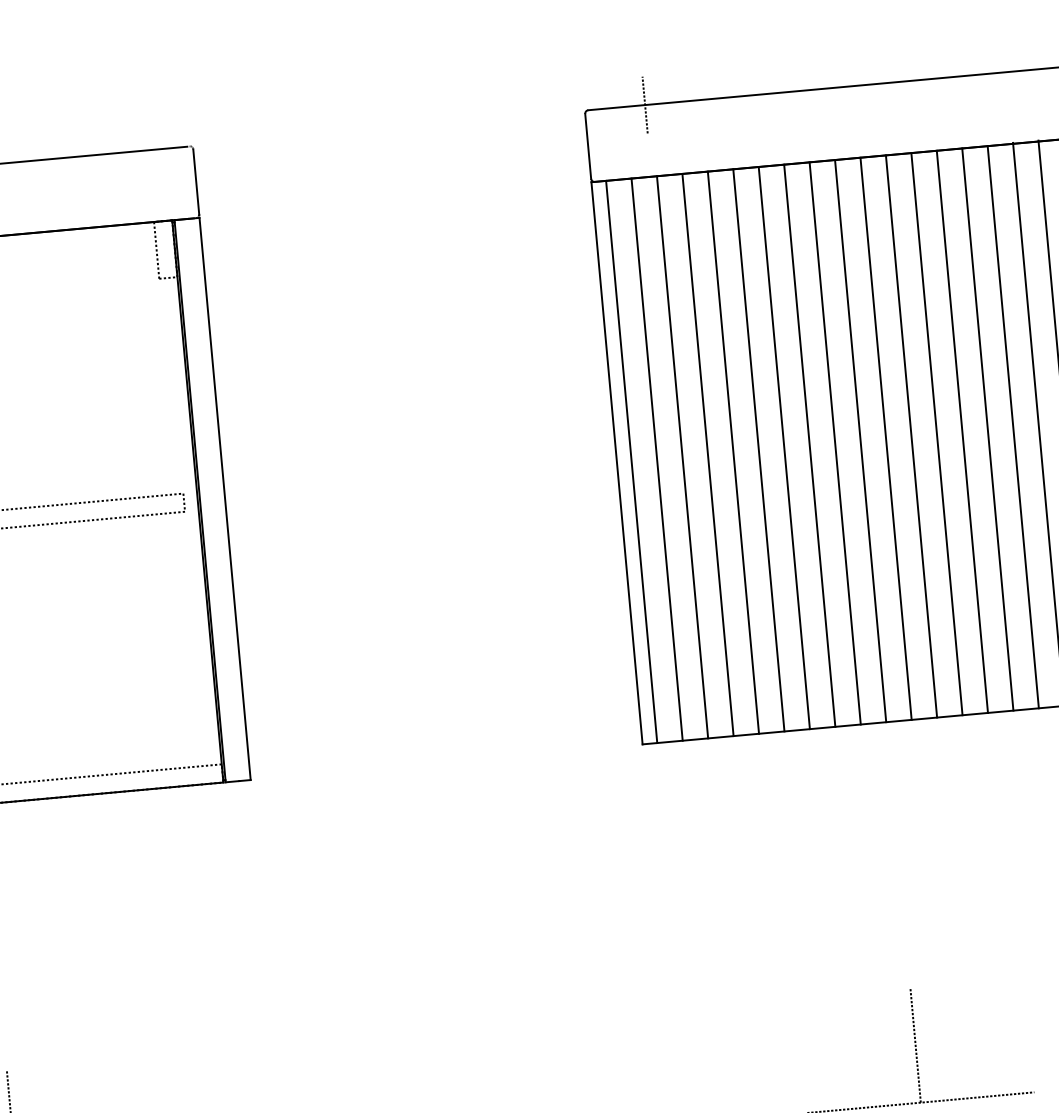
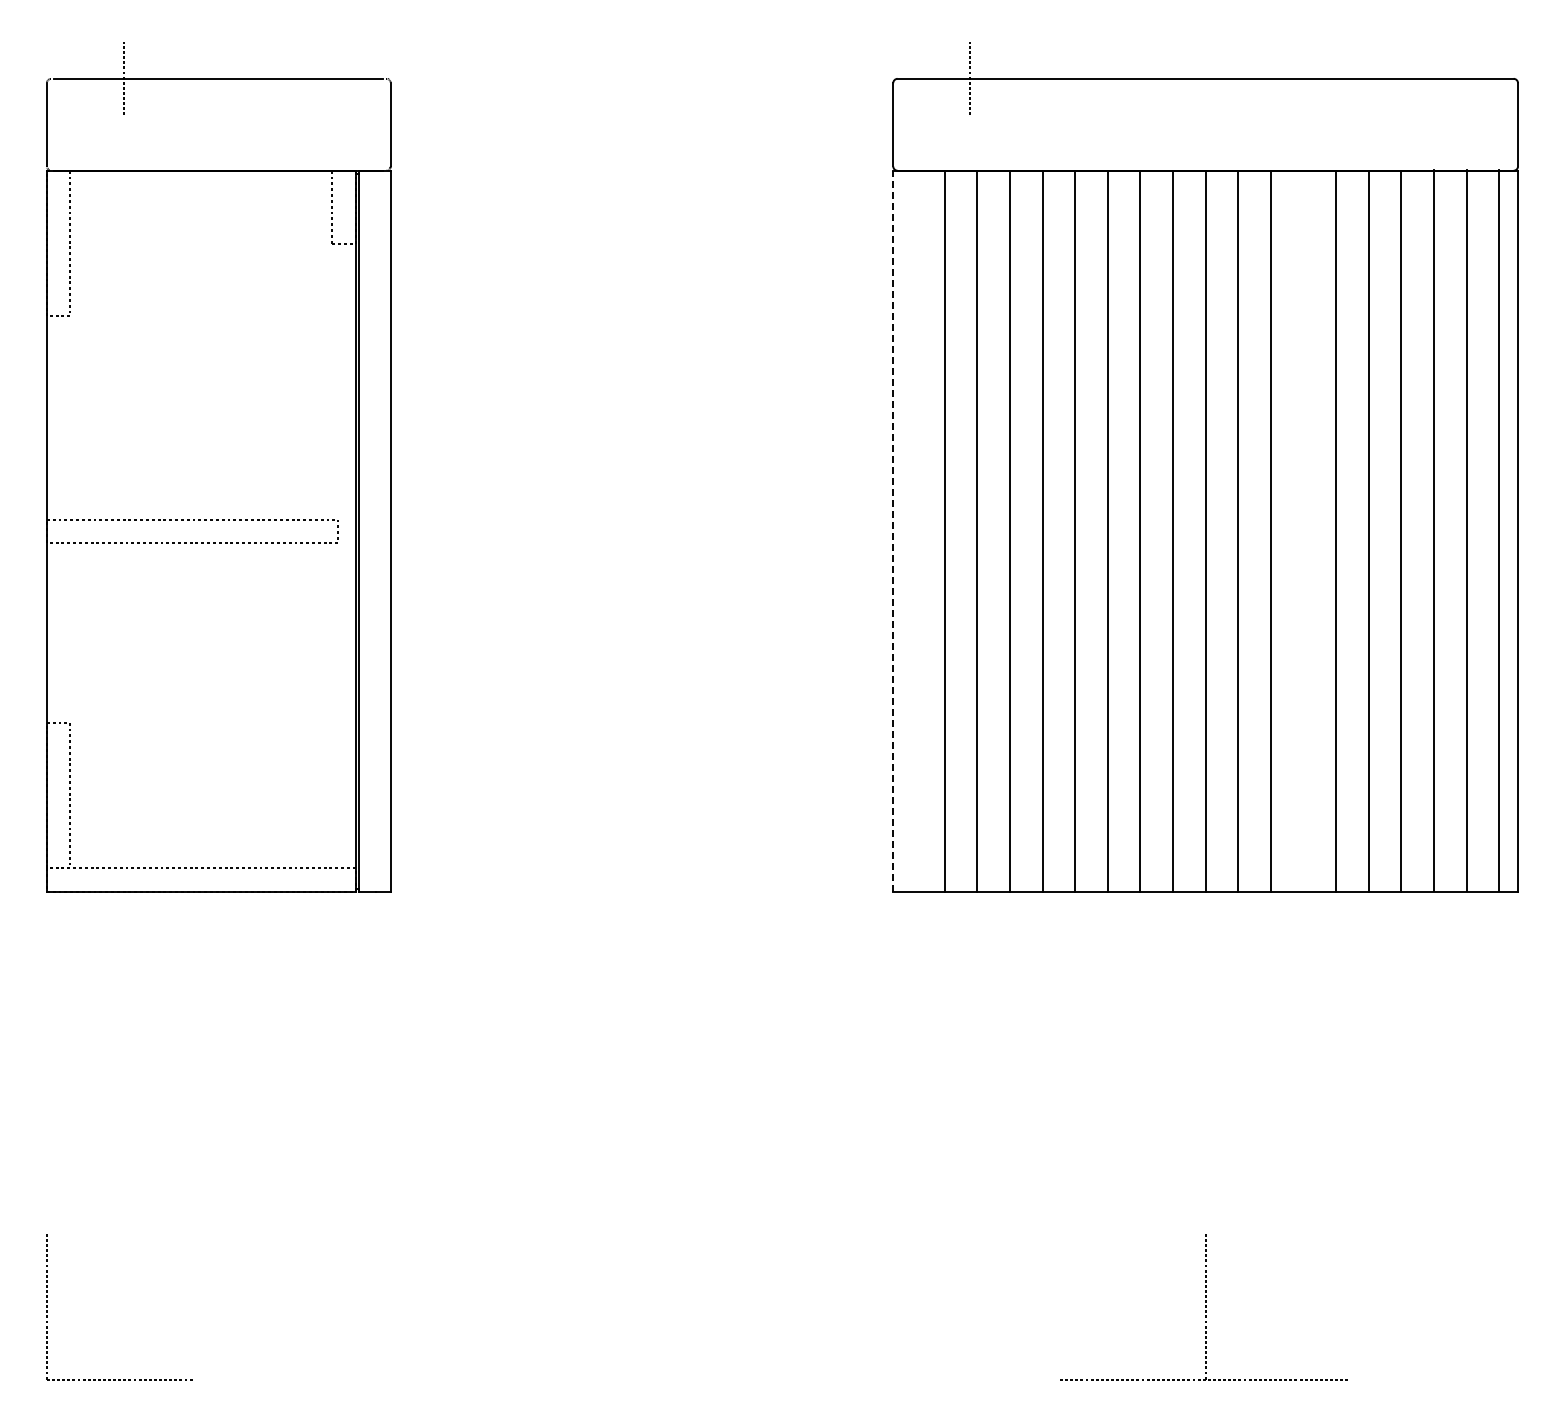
line: (936, 433) -> (1303, 530), removed
line: (632, 461) -> (912, 530), removed
line: (617, 462) -> (893, 530), solid -> dashed

